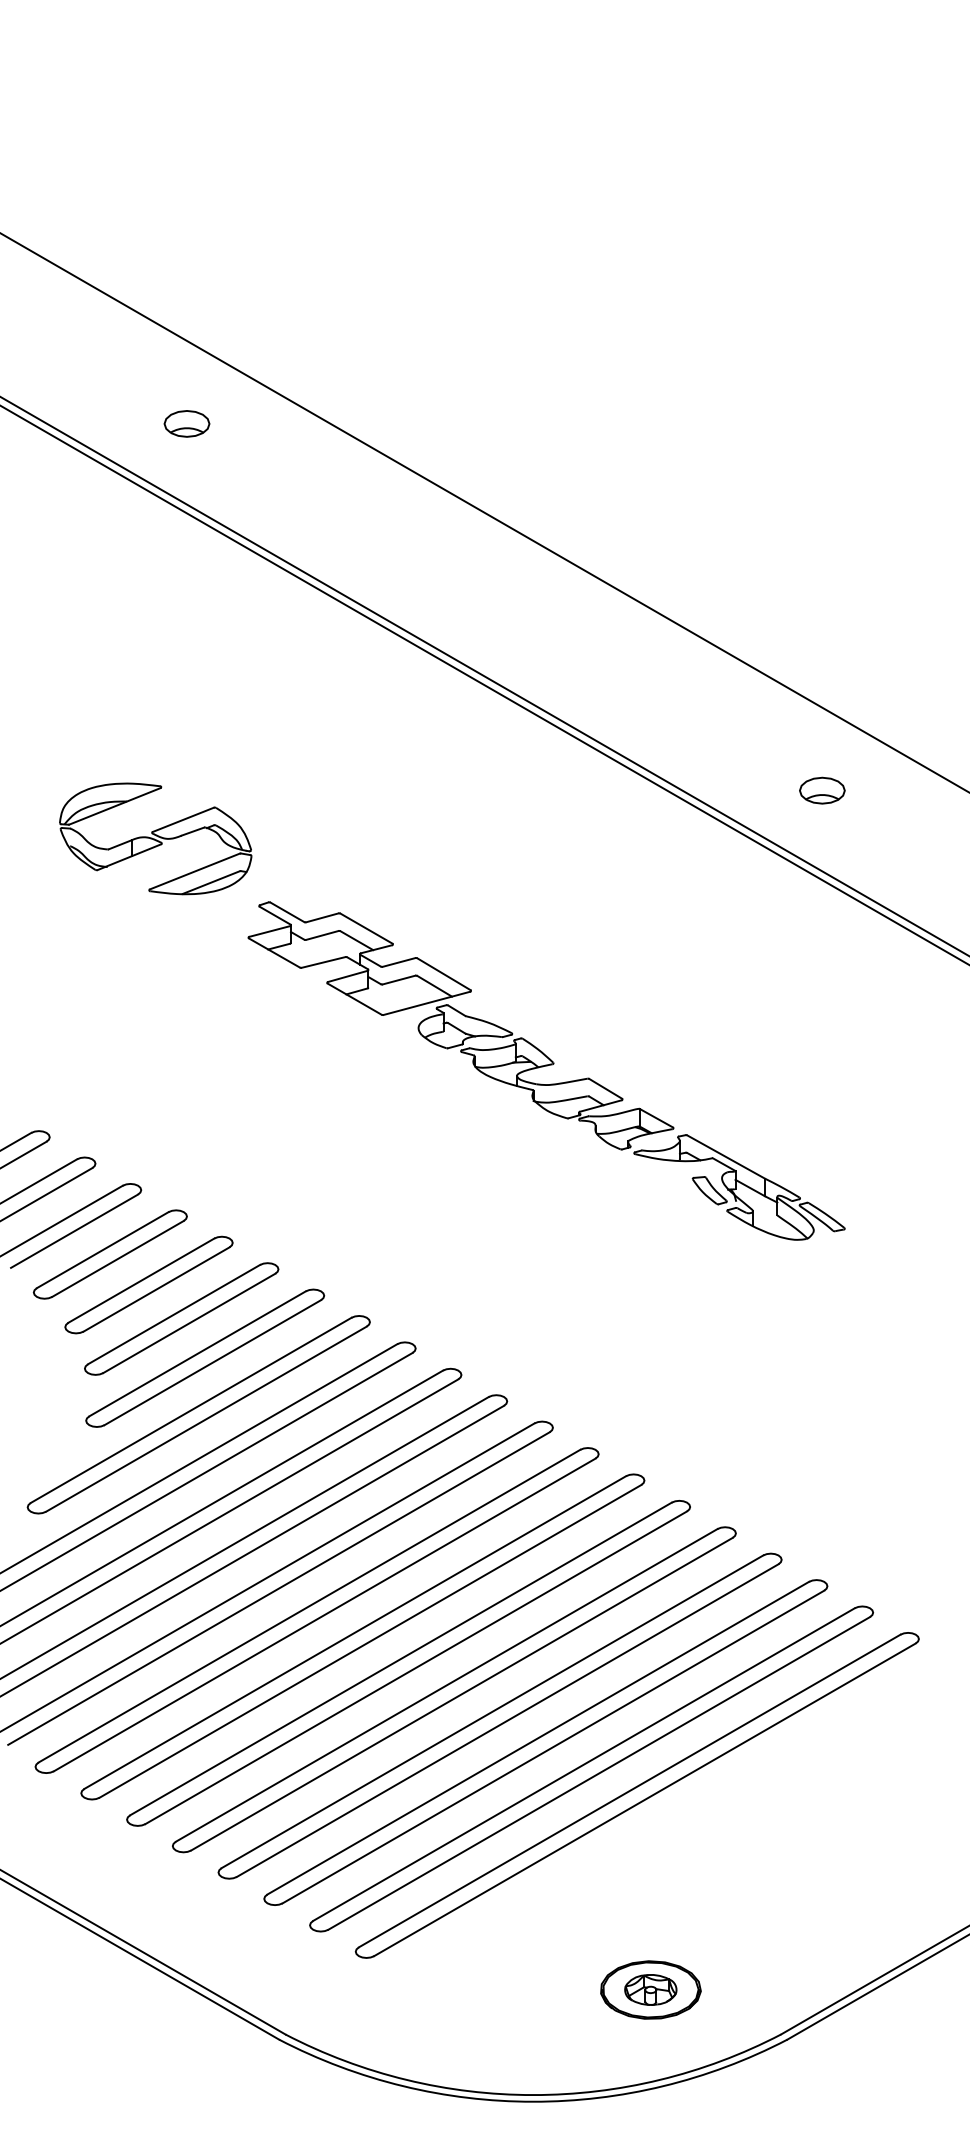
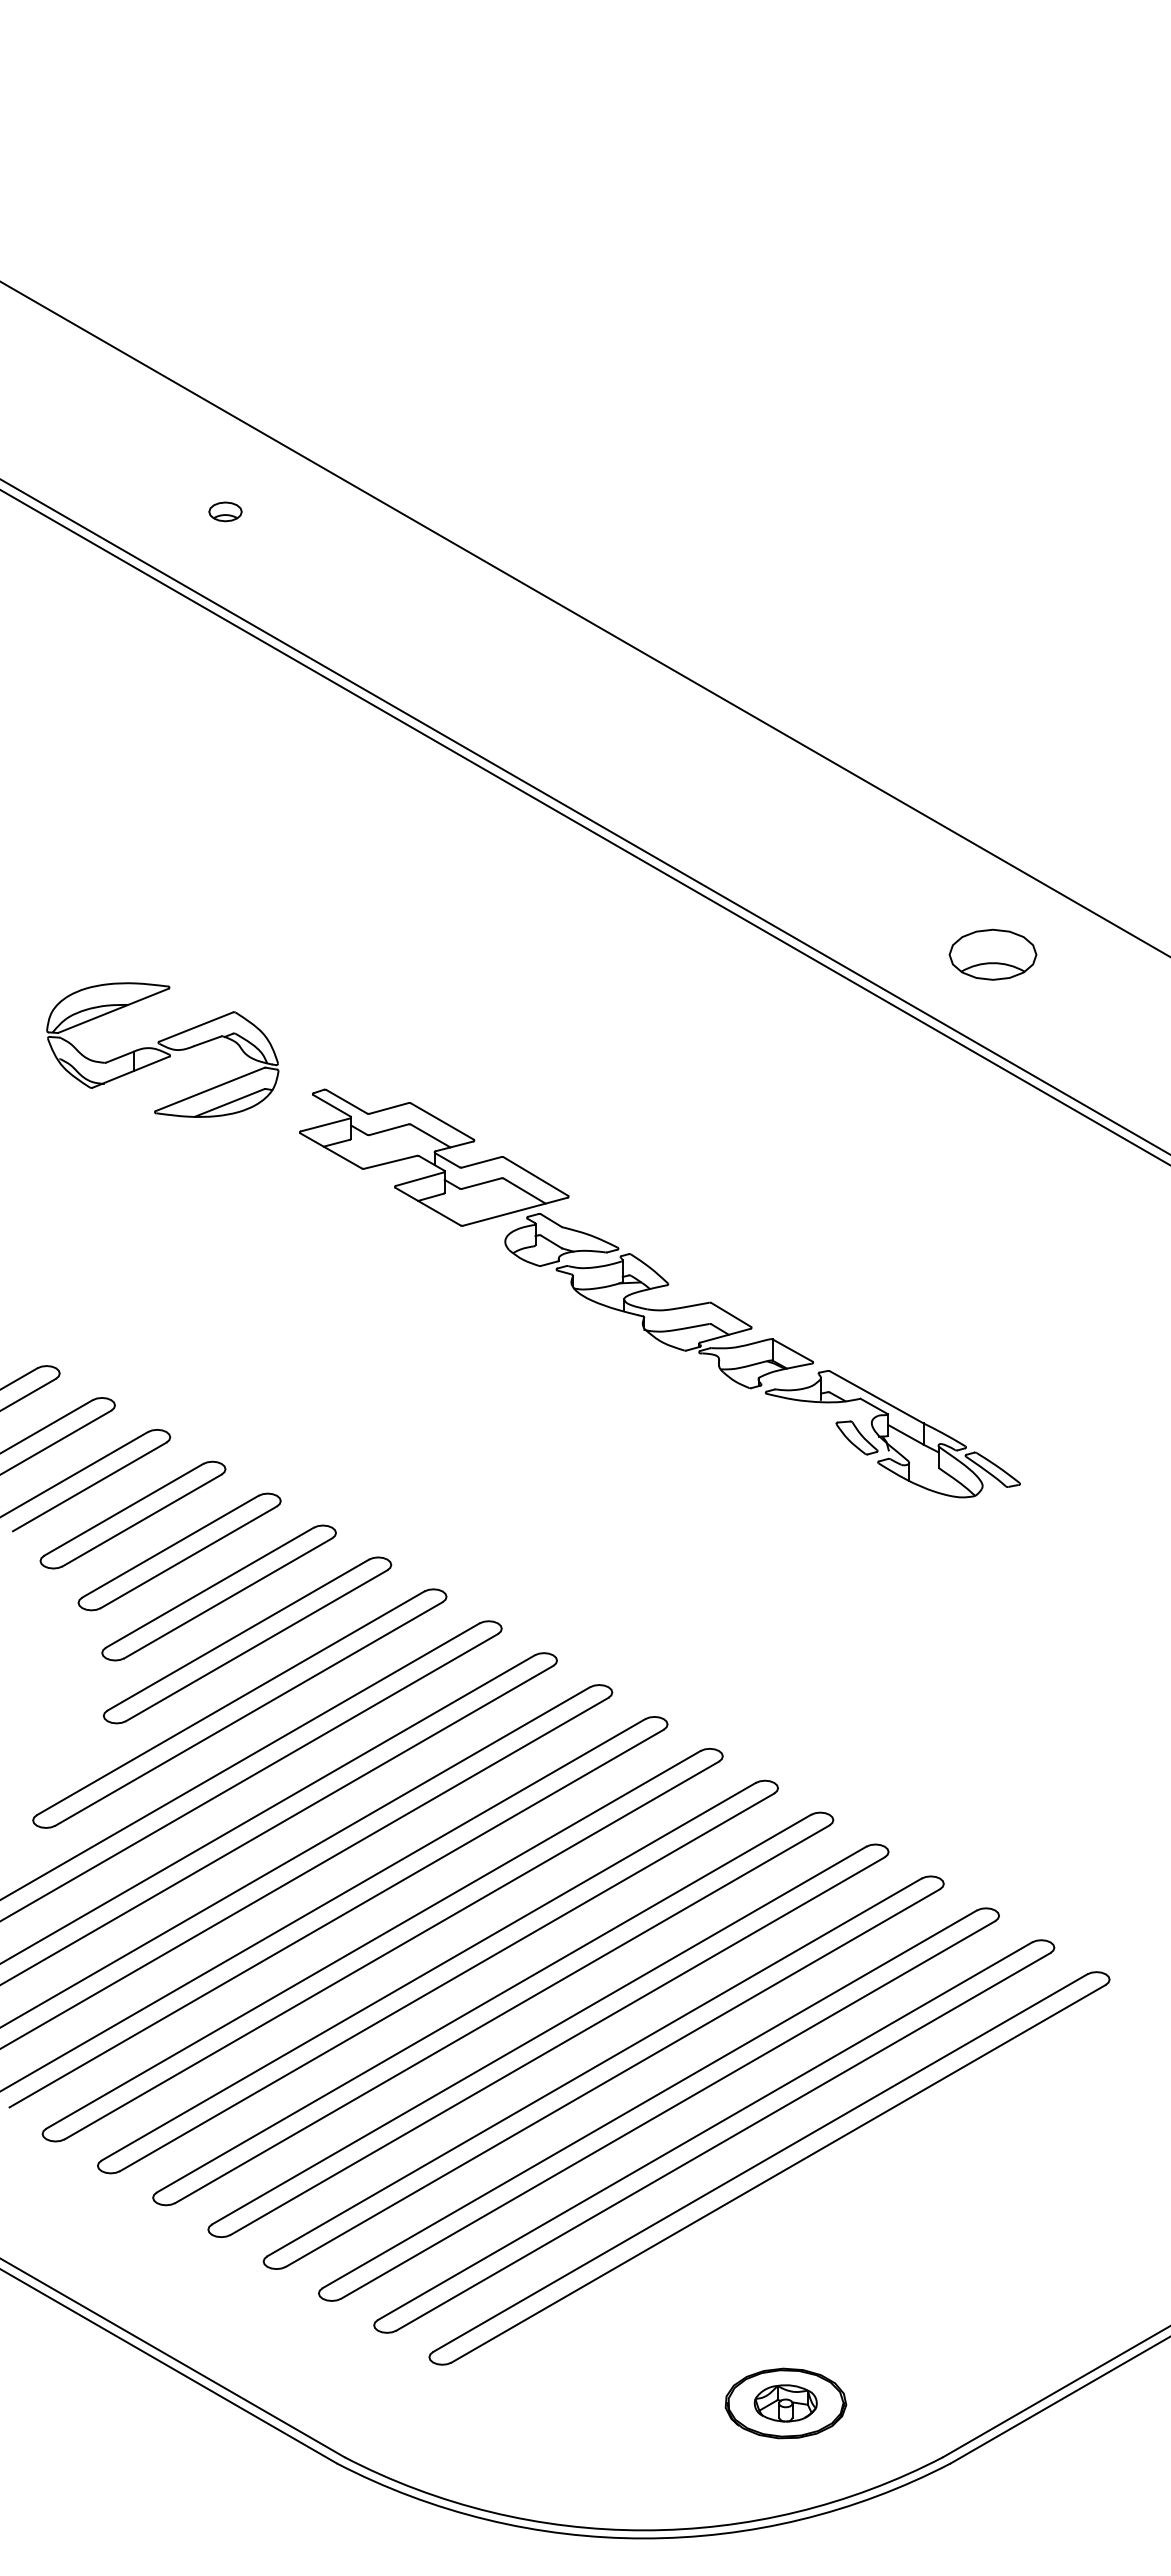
part: (186, 423) -> (225, 511), size x0.6
part: (821, 790) -> (992, 954), size x1.6
part: (155, 838) -> (162, 1049), moved

